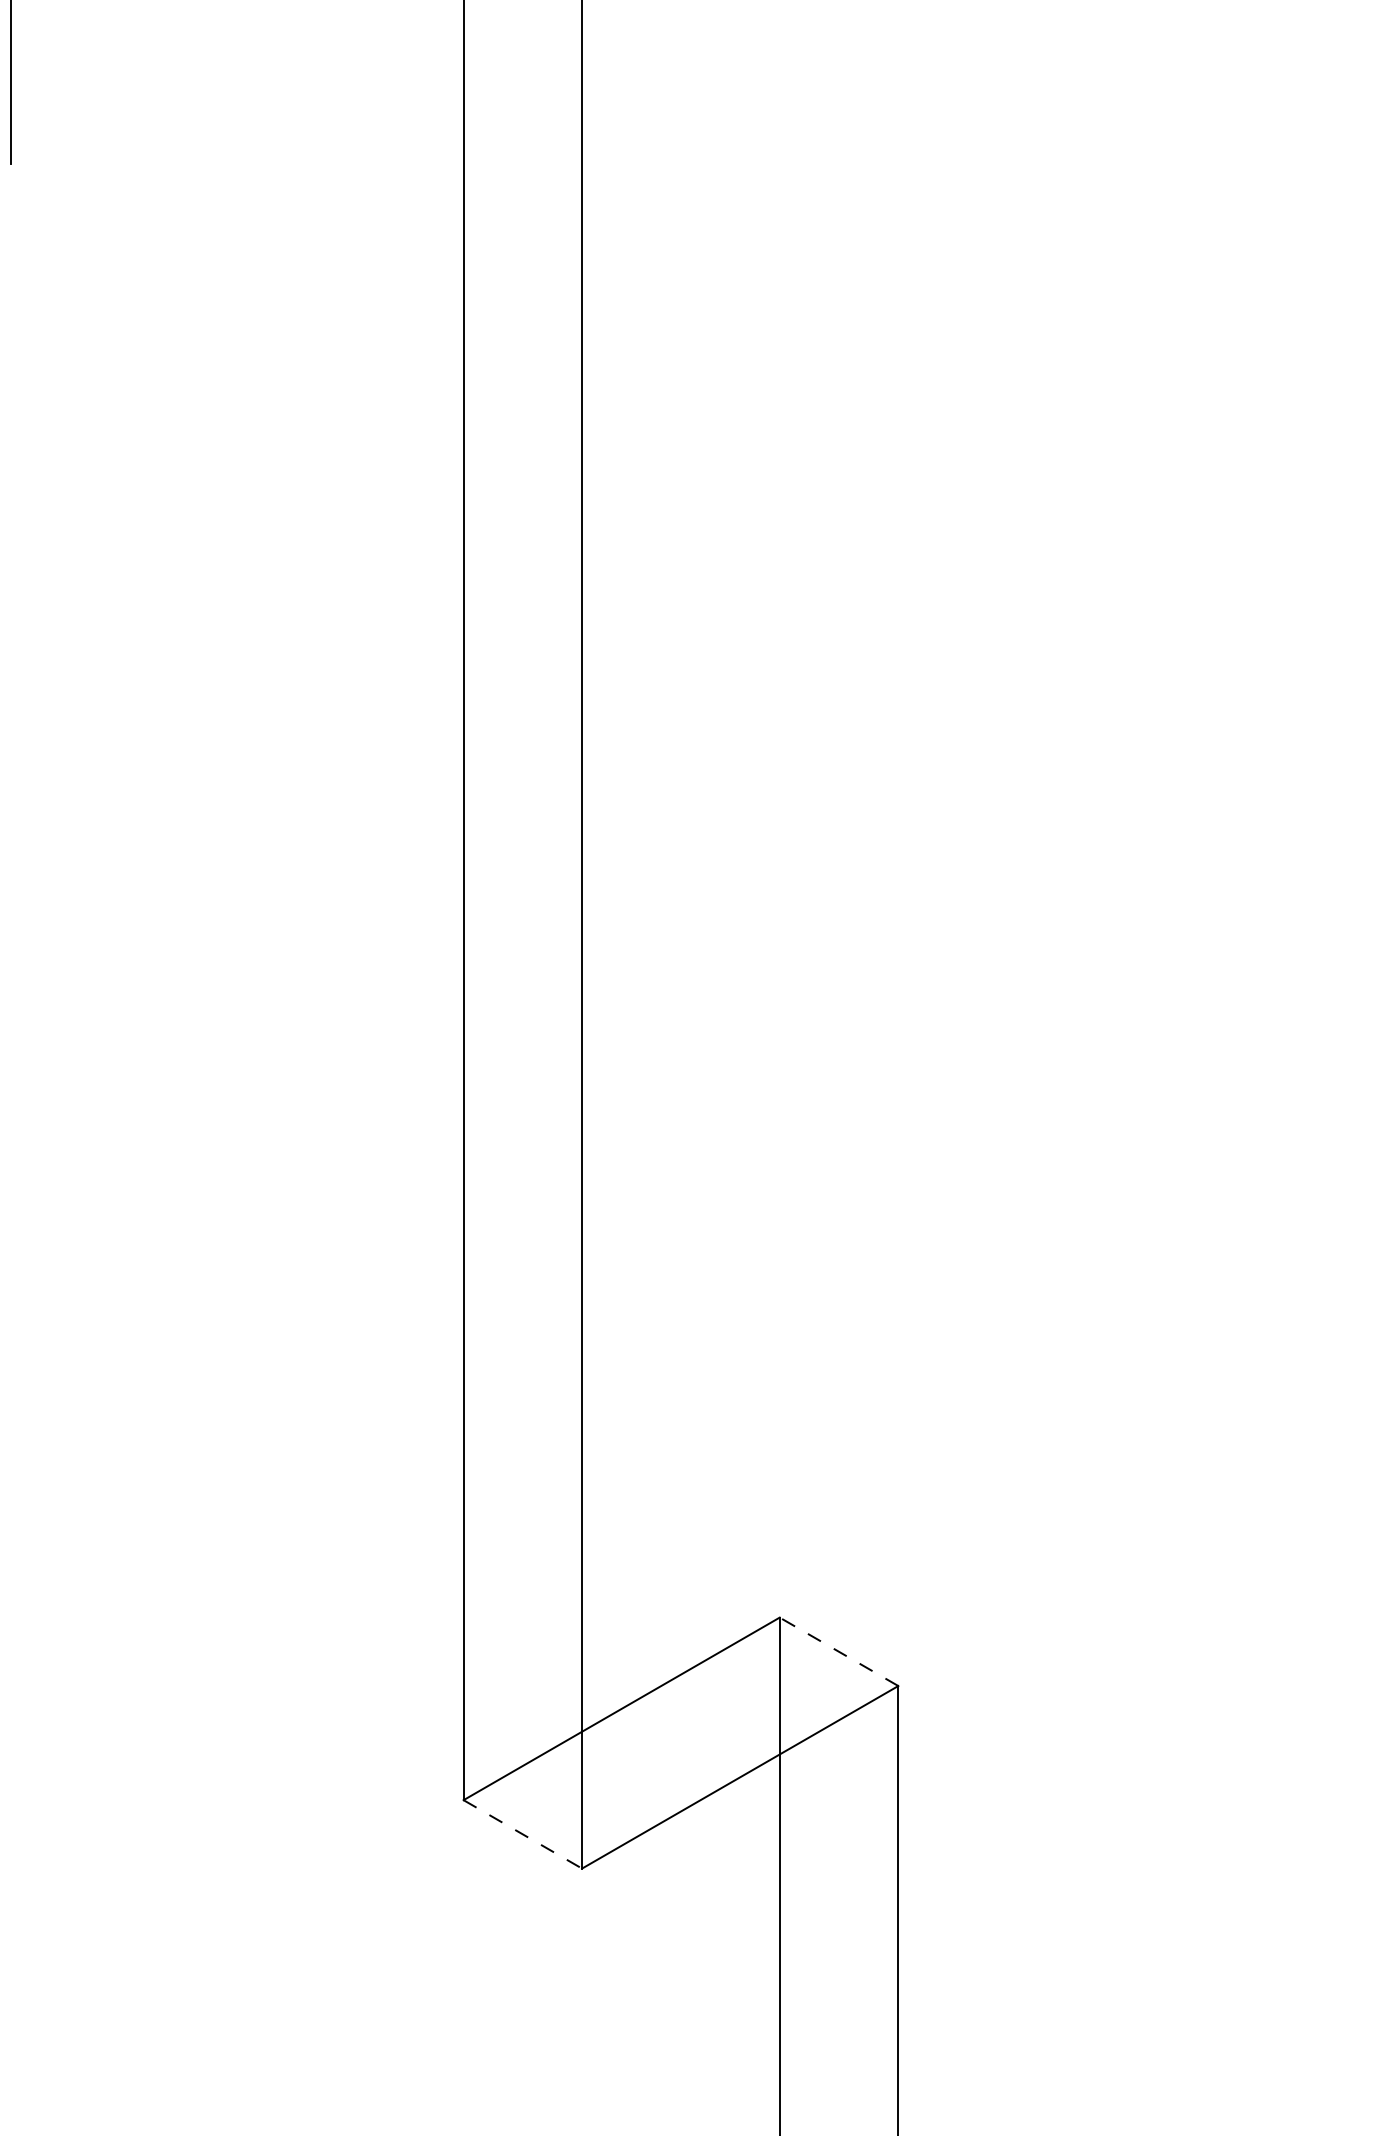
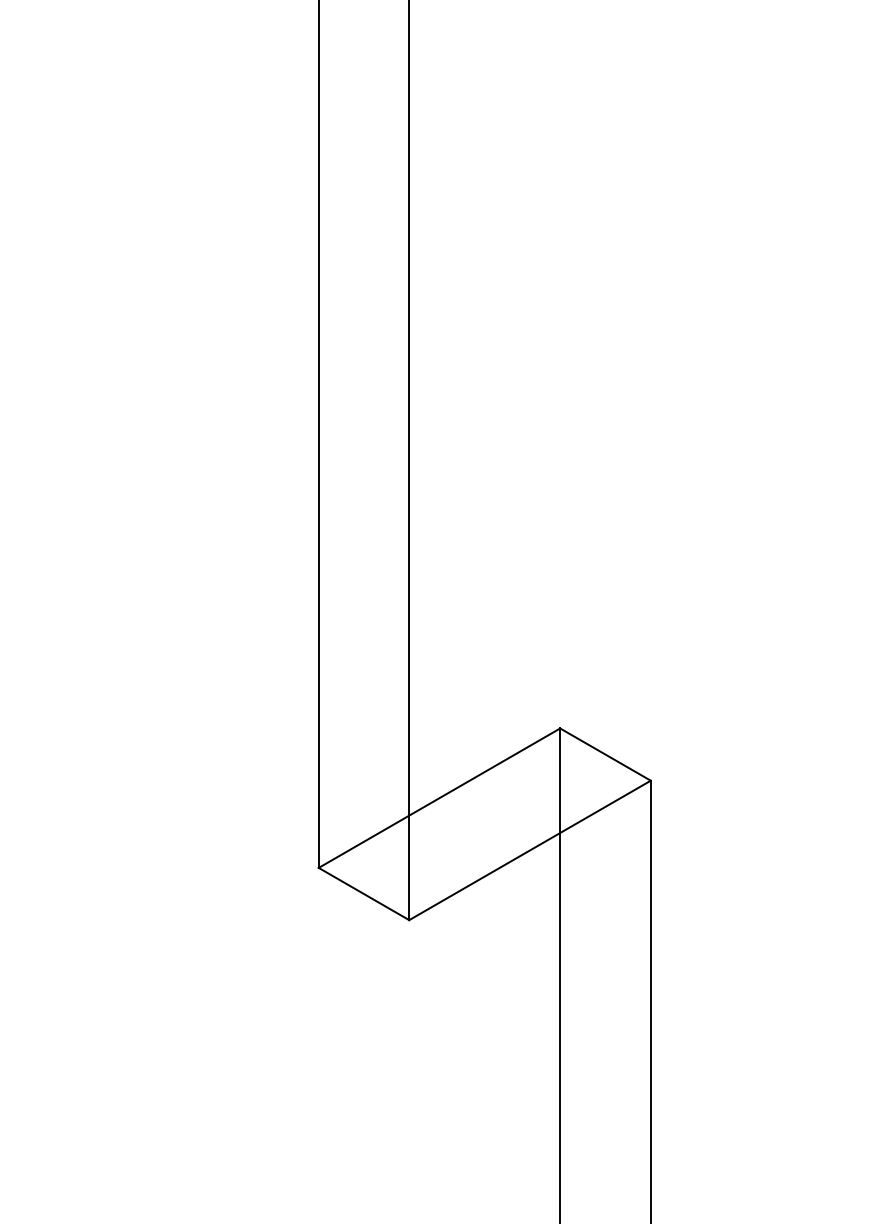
line: (838, 1651) -> (605, 754), dashed -> solid
line: (523, 1834) -> (364, 894), dashed -> solid

